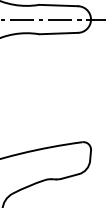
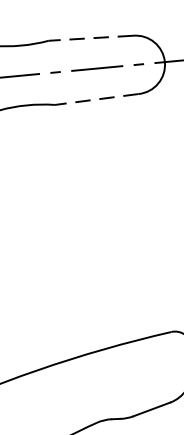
line: (57, 5) -> (88, 38), solid -> dashed
line: (57, 33) -> (94, 99), solid -> dashed

